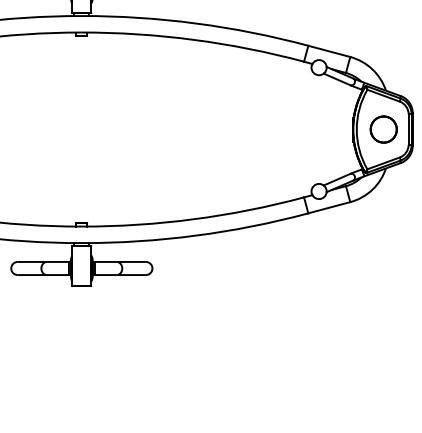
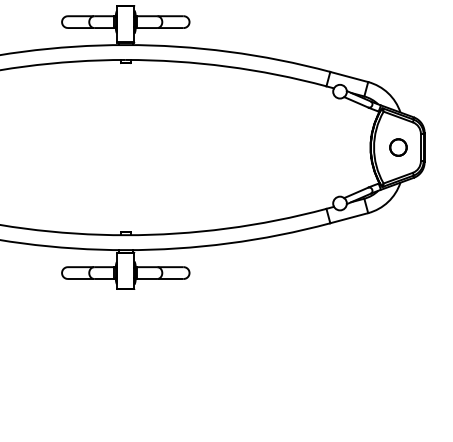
part: (383, 129) -> (398, 147), size x0.7

